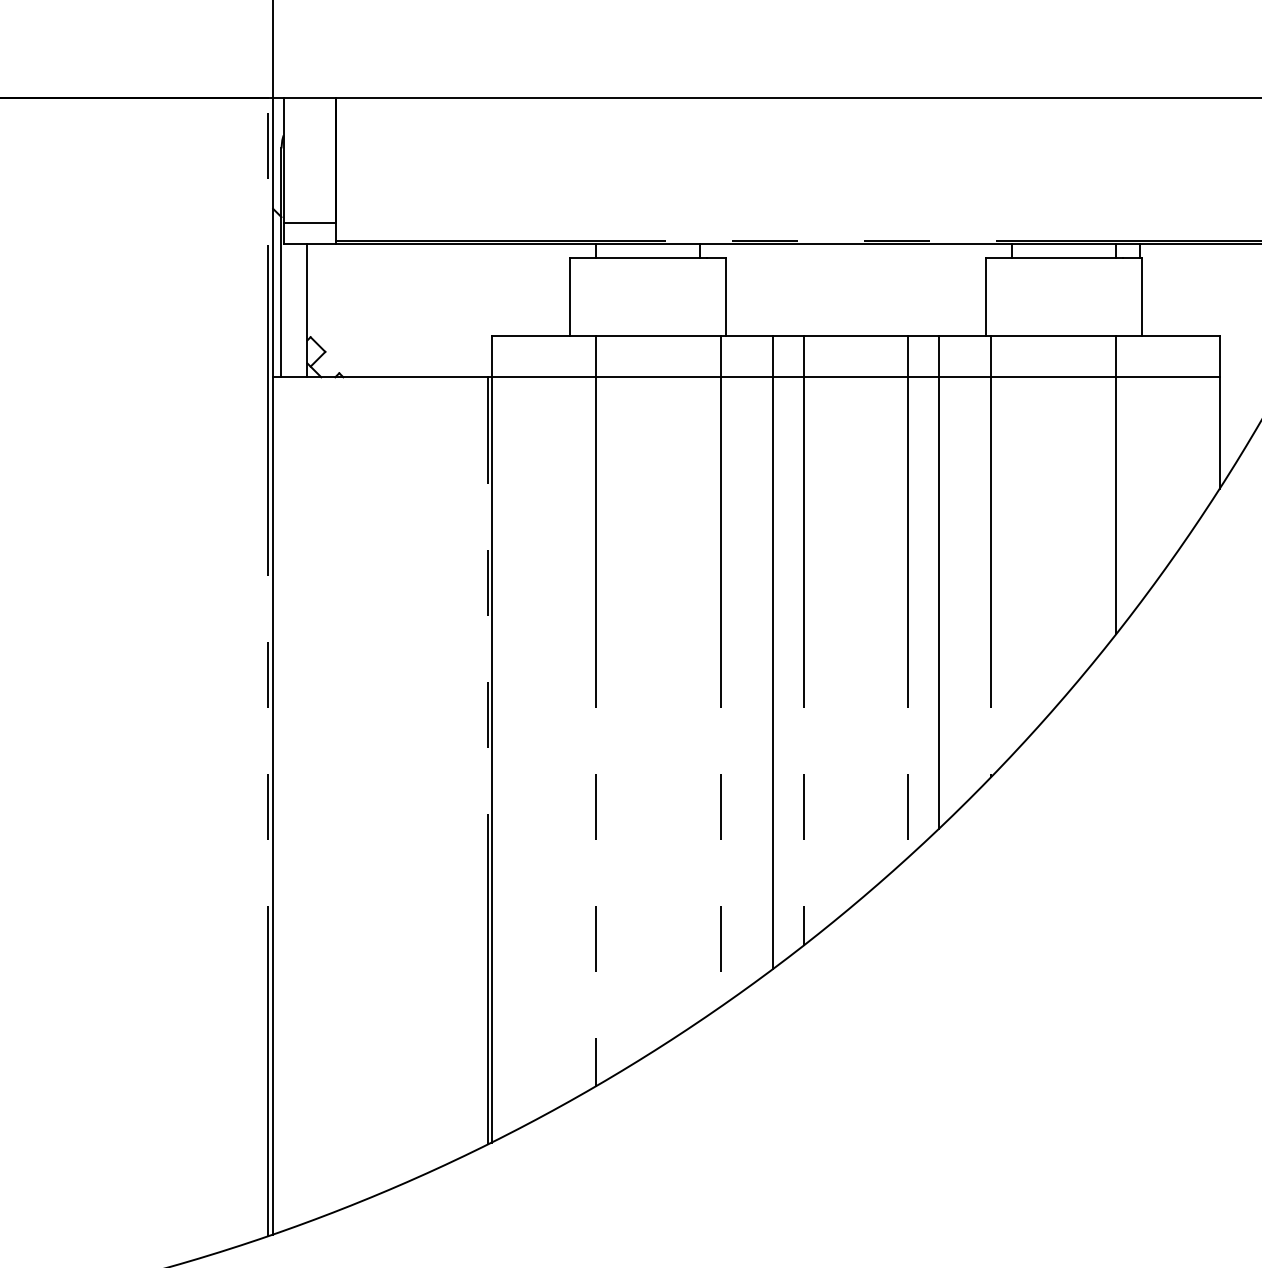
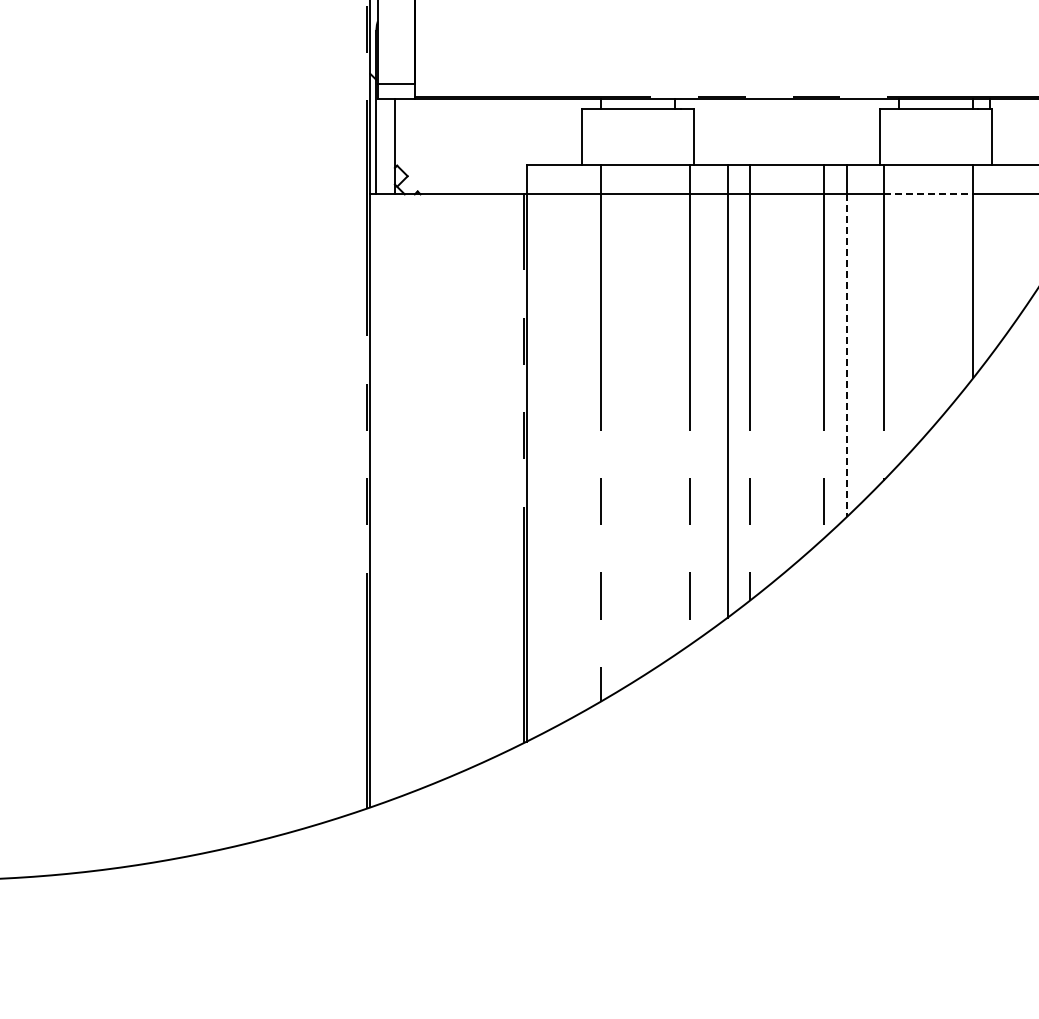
line: (1053, 377) -> (928, 194), solid -> dashed
line: (938, 603) -> (846, 356), solid -> dashed

